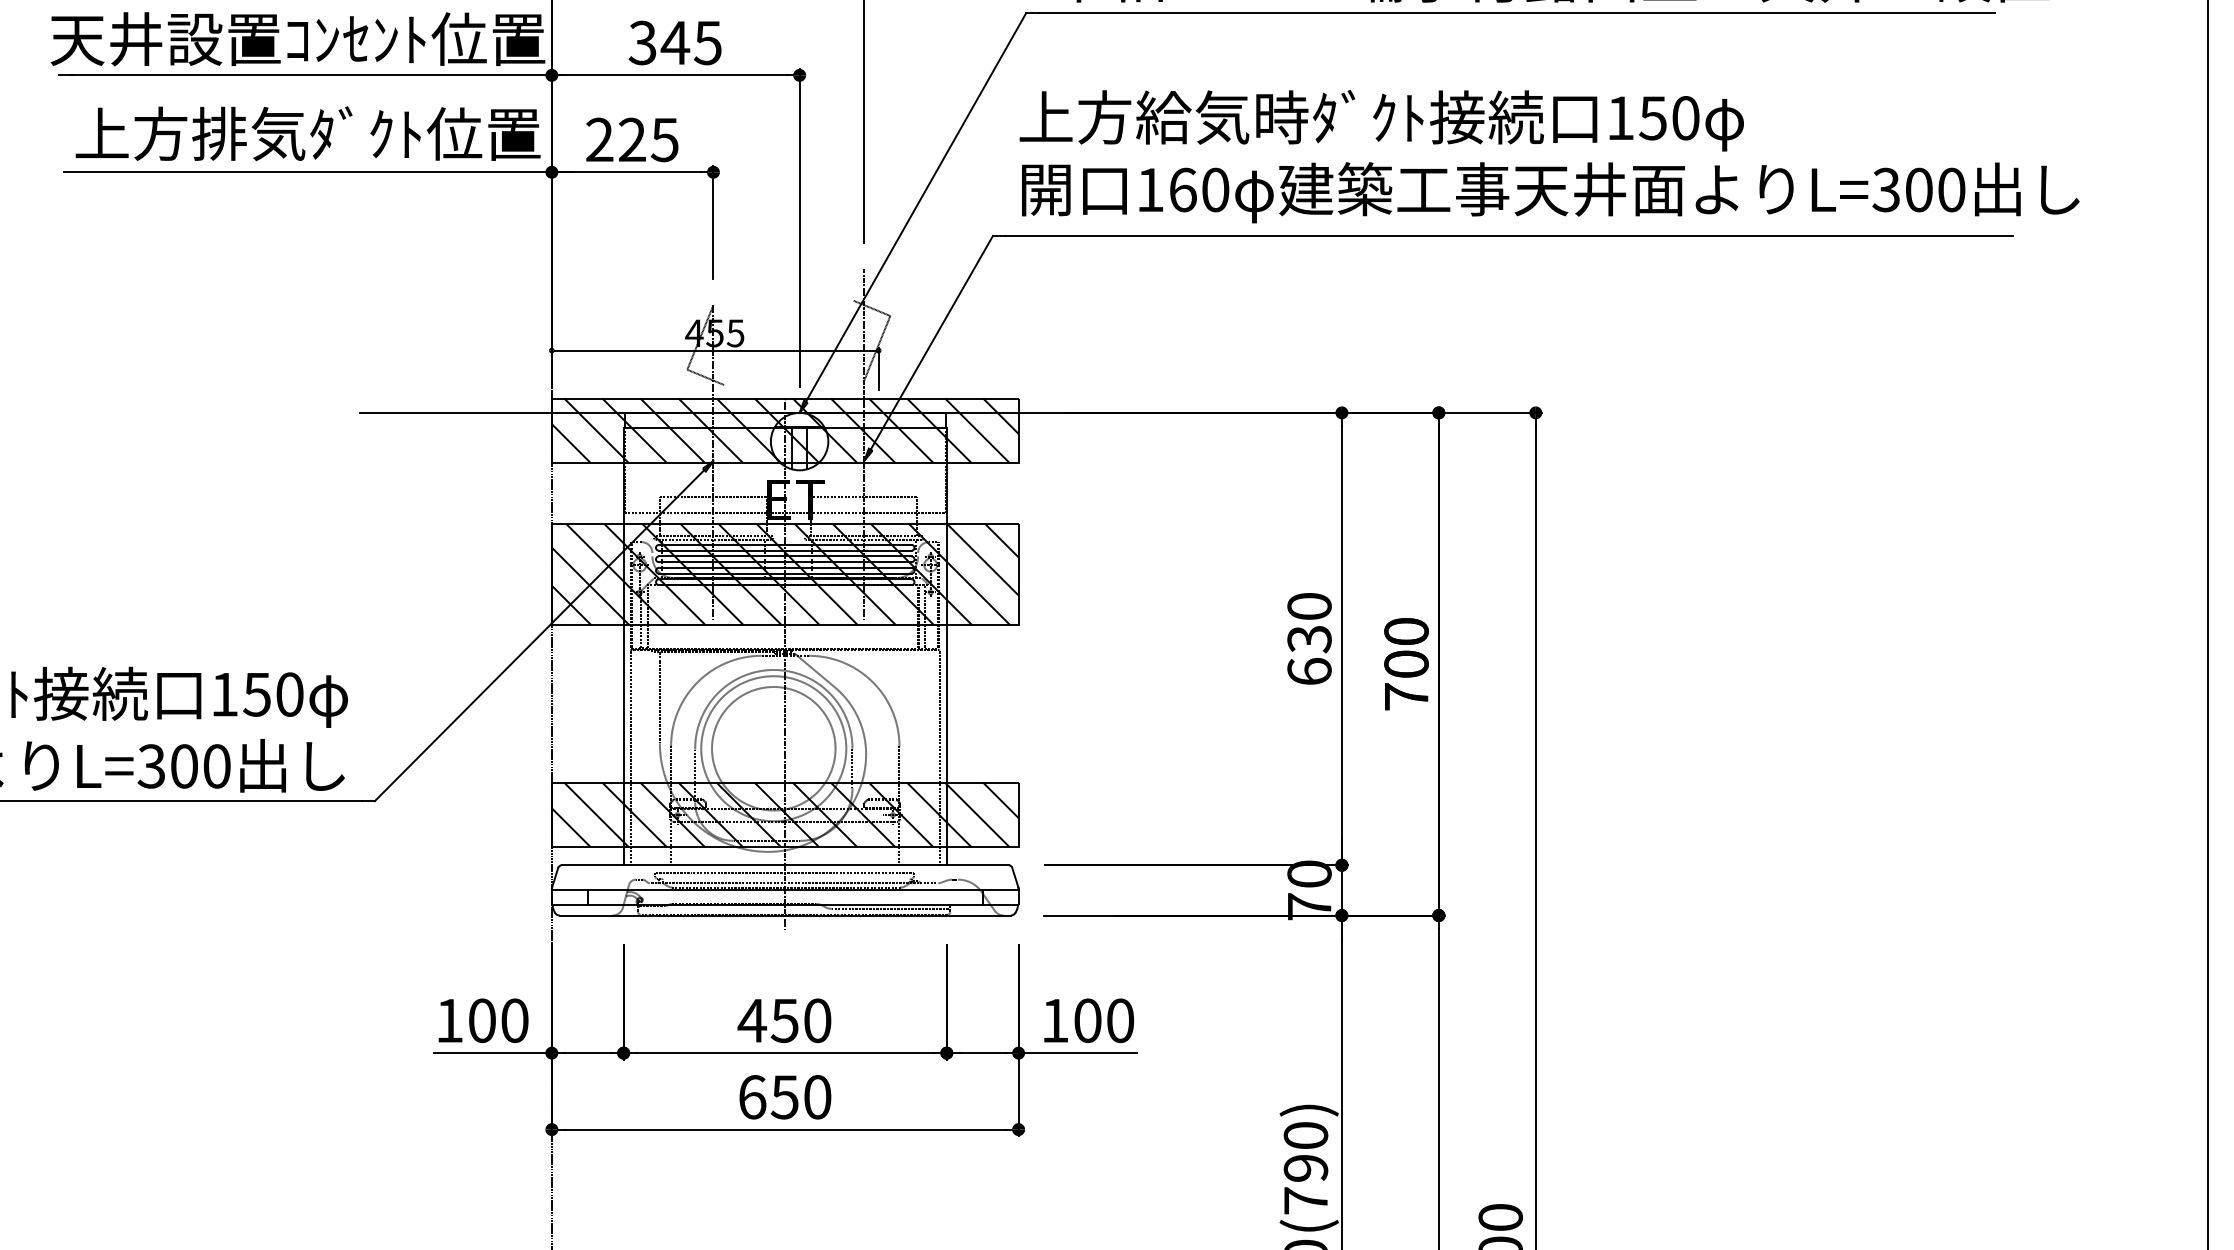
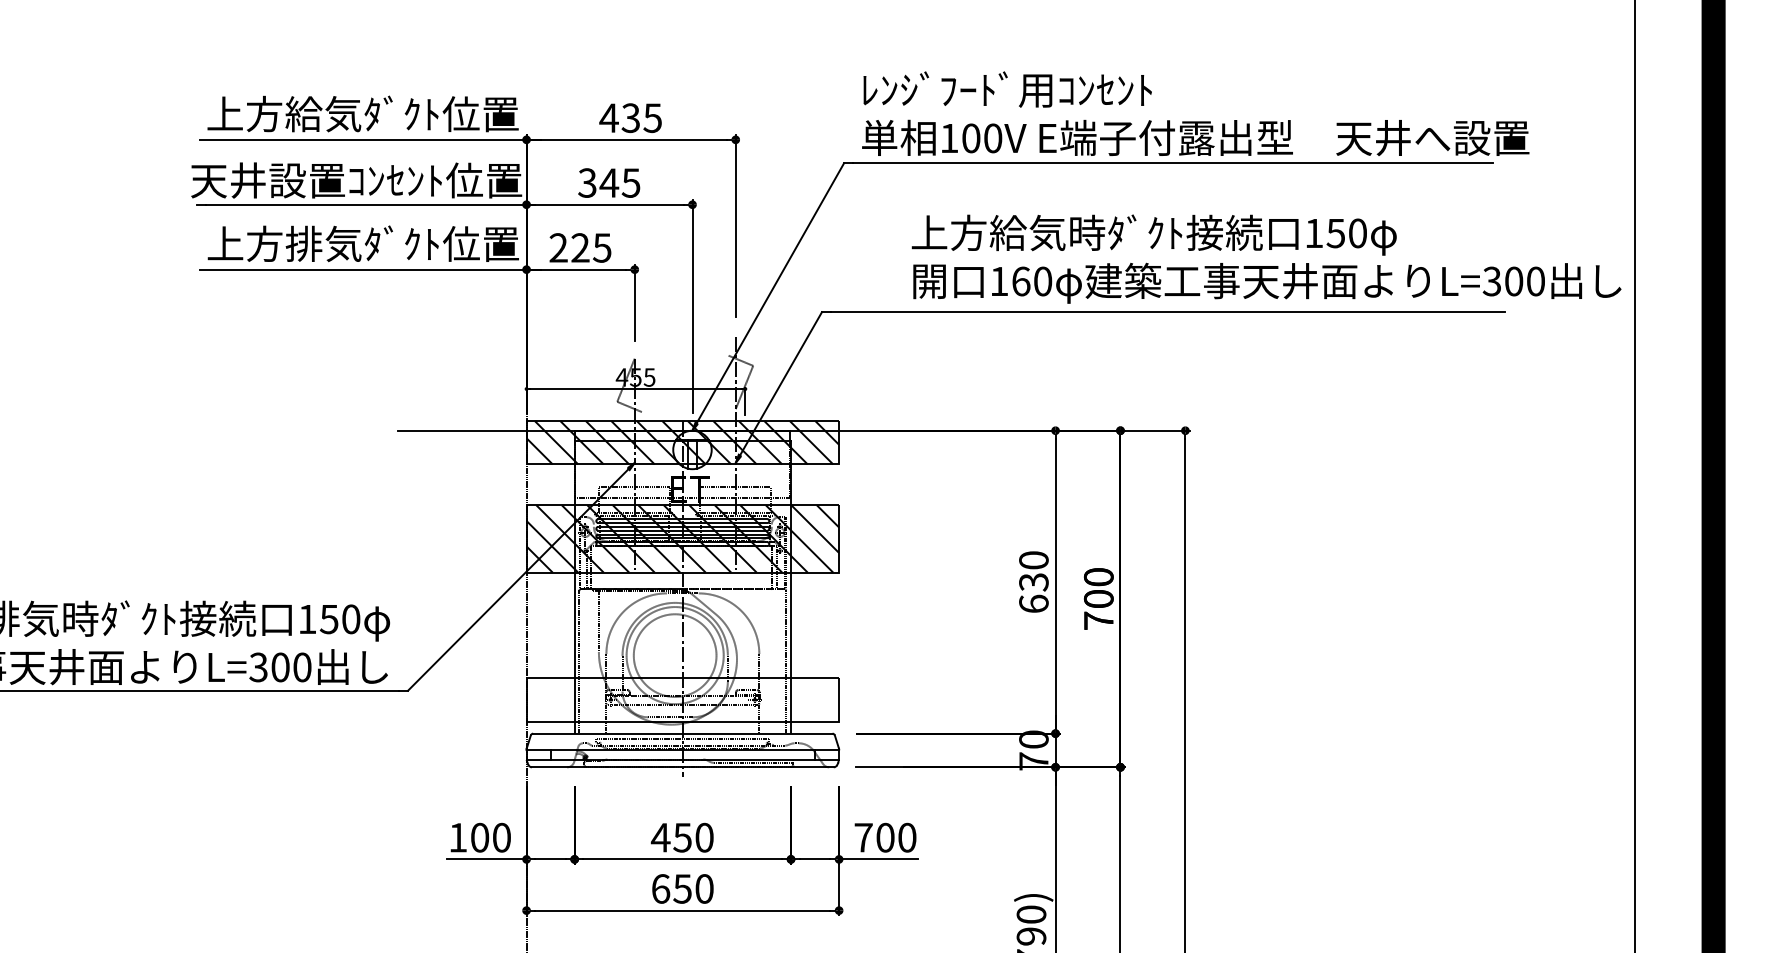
text: (1549, 155) -> (1266, 258), moved
hatch: (784, 814) -> (682, 699), removed
text: (1055, 1020) -> (863, 837), 100 -> 700

